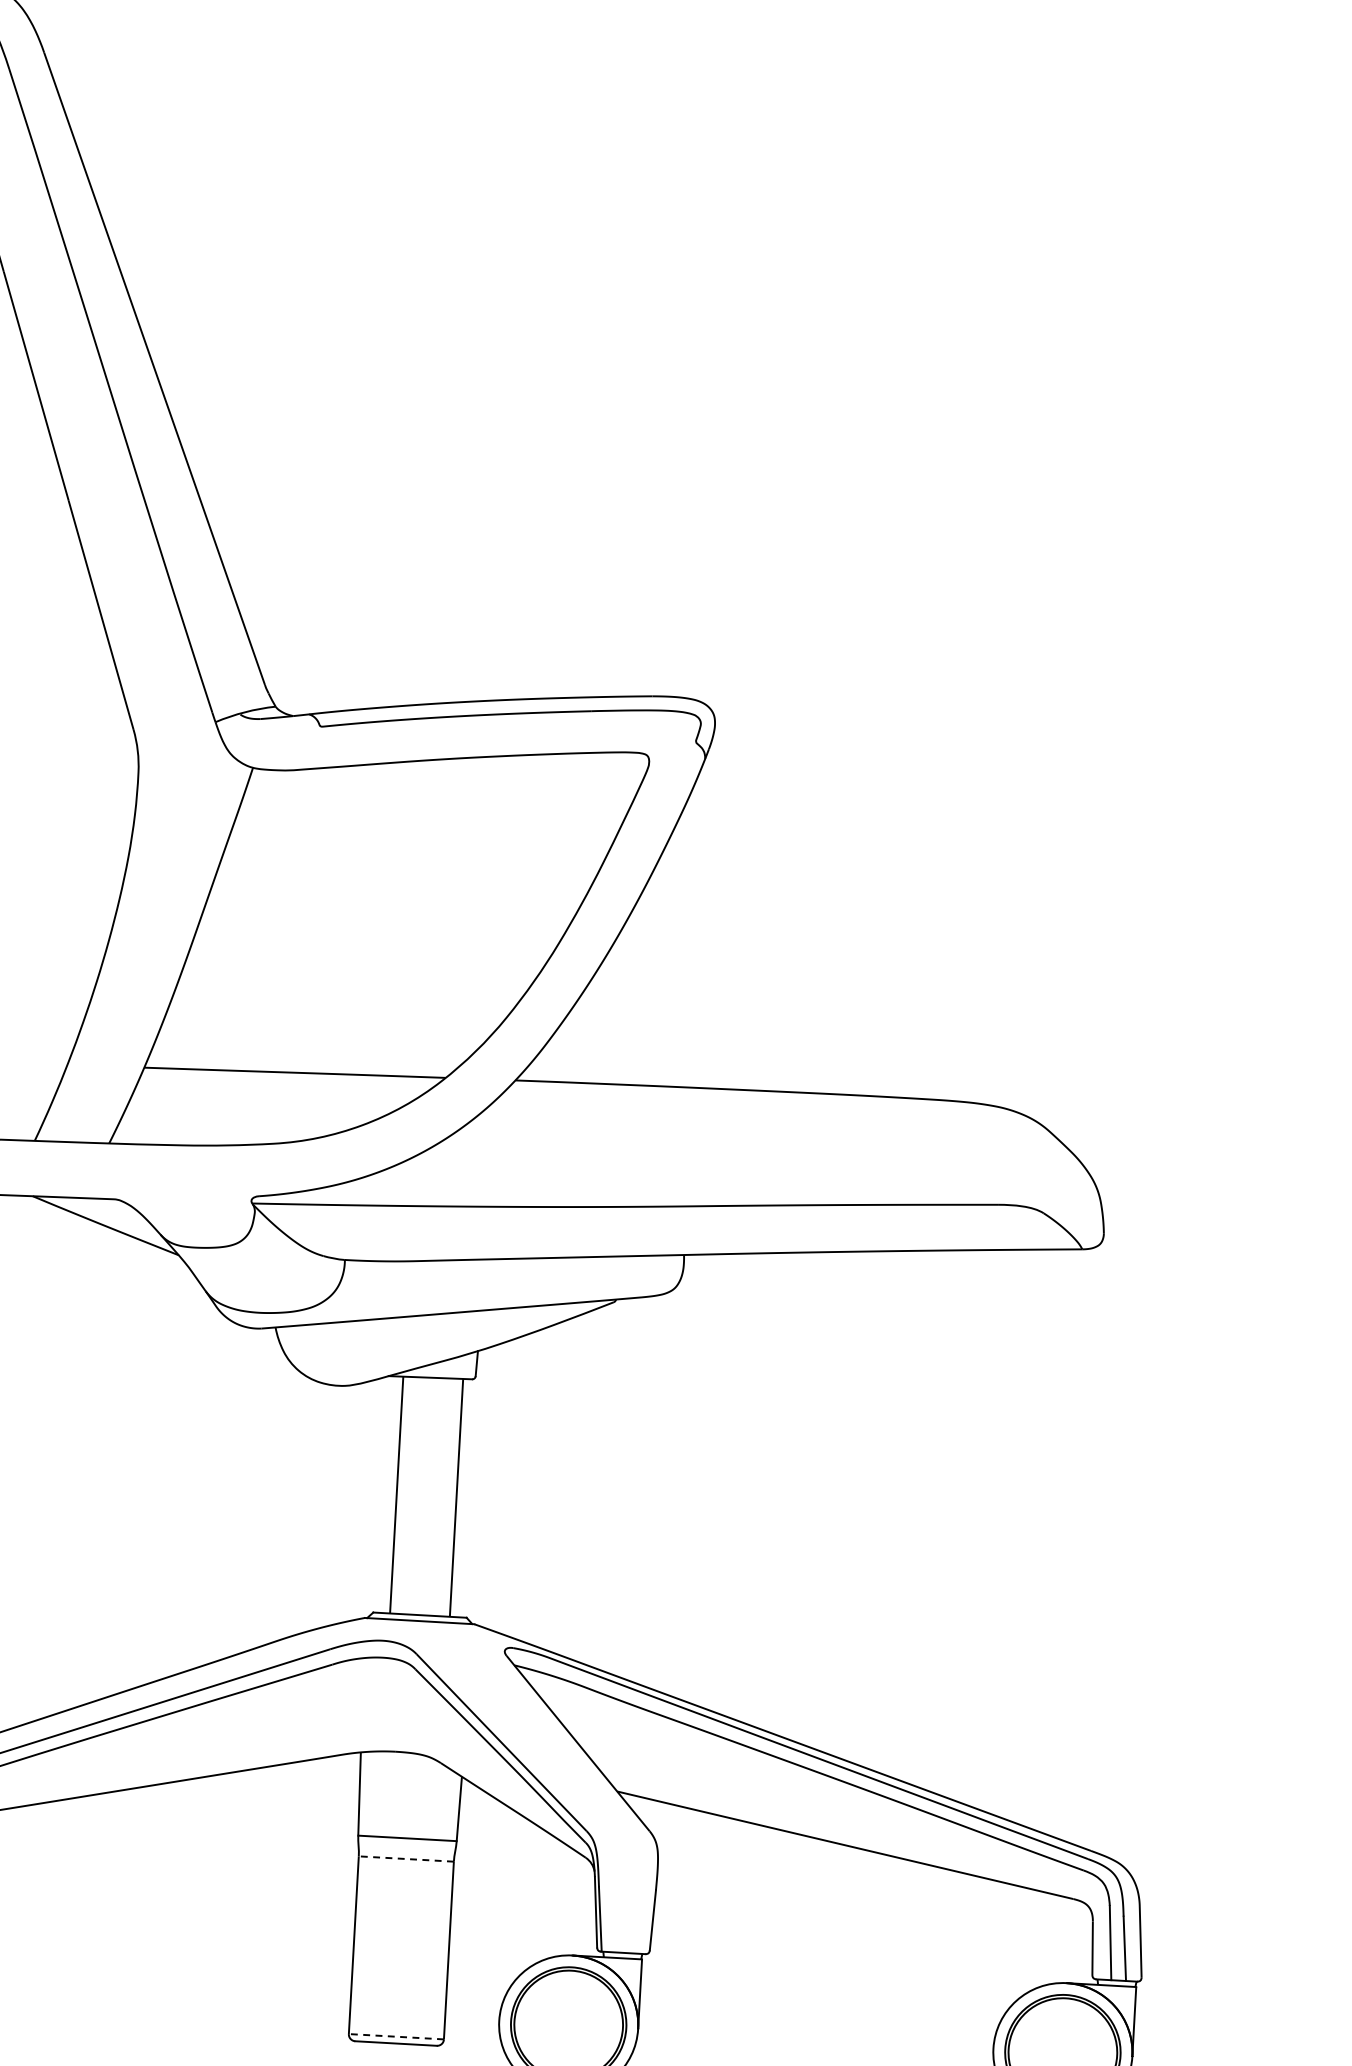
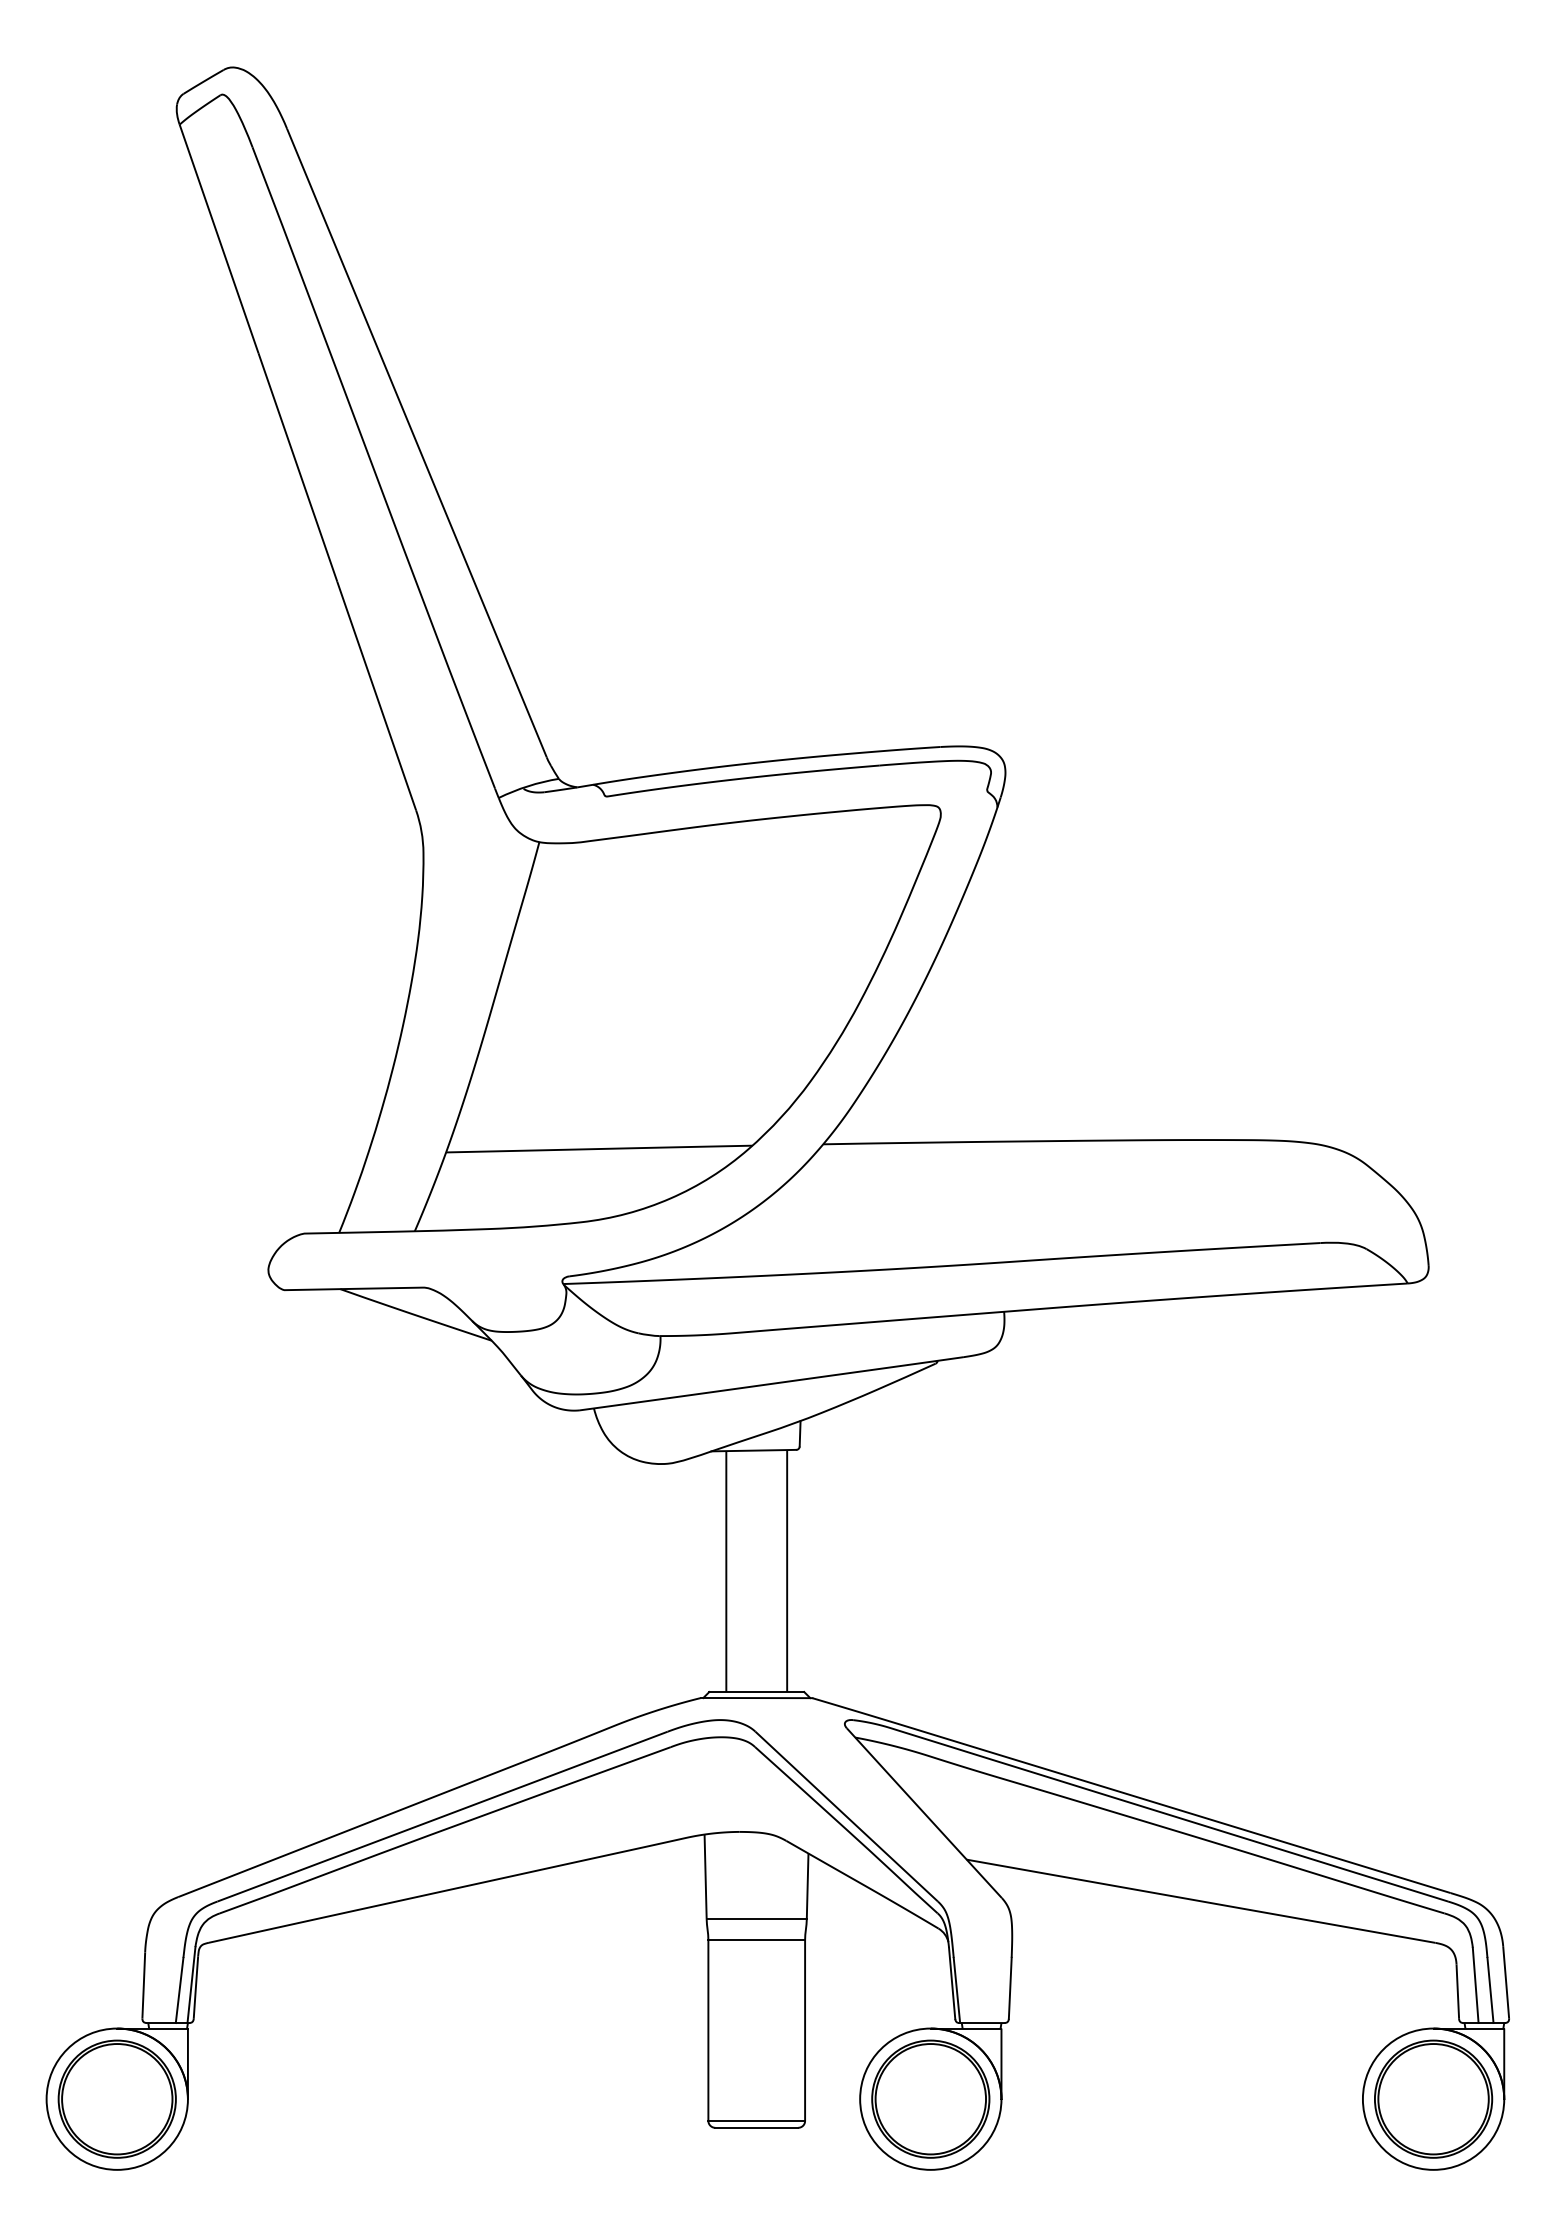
line: (406, 1859) -> (756, 1940), dashed -> solid
line: (396, 2036) -> (756, 2120), dashed -> solid

